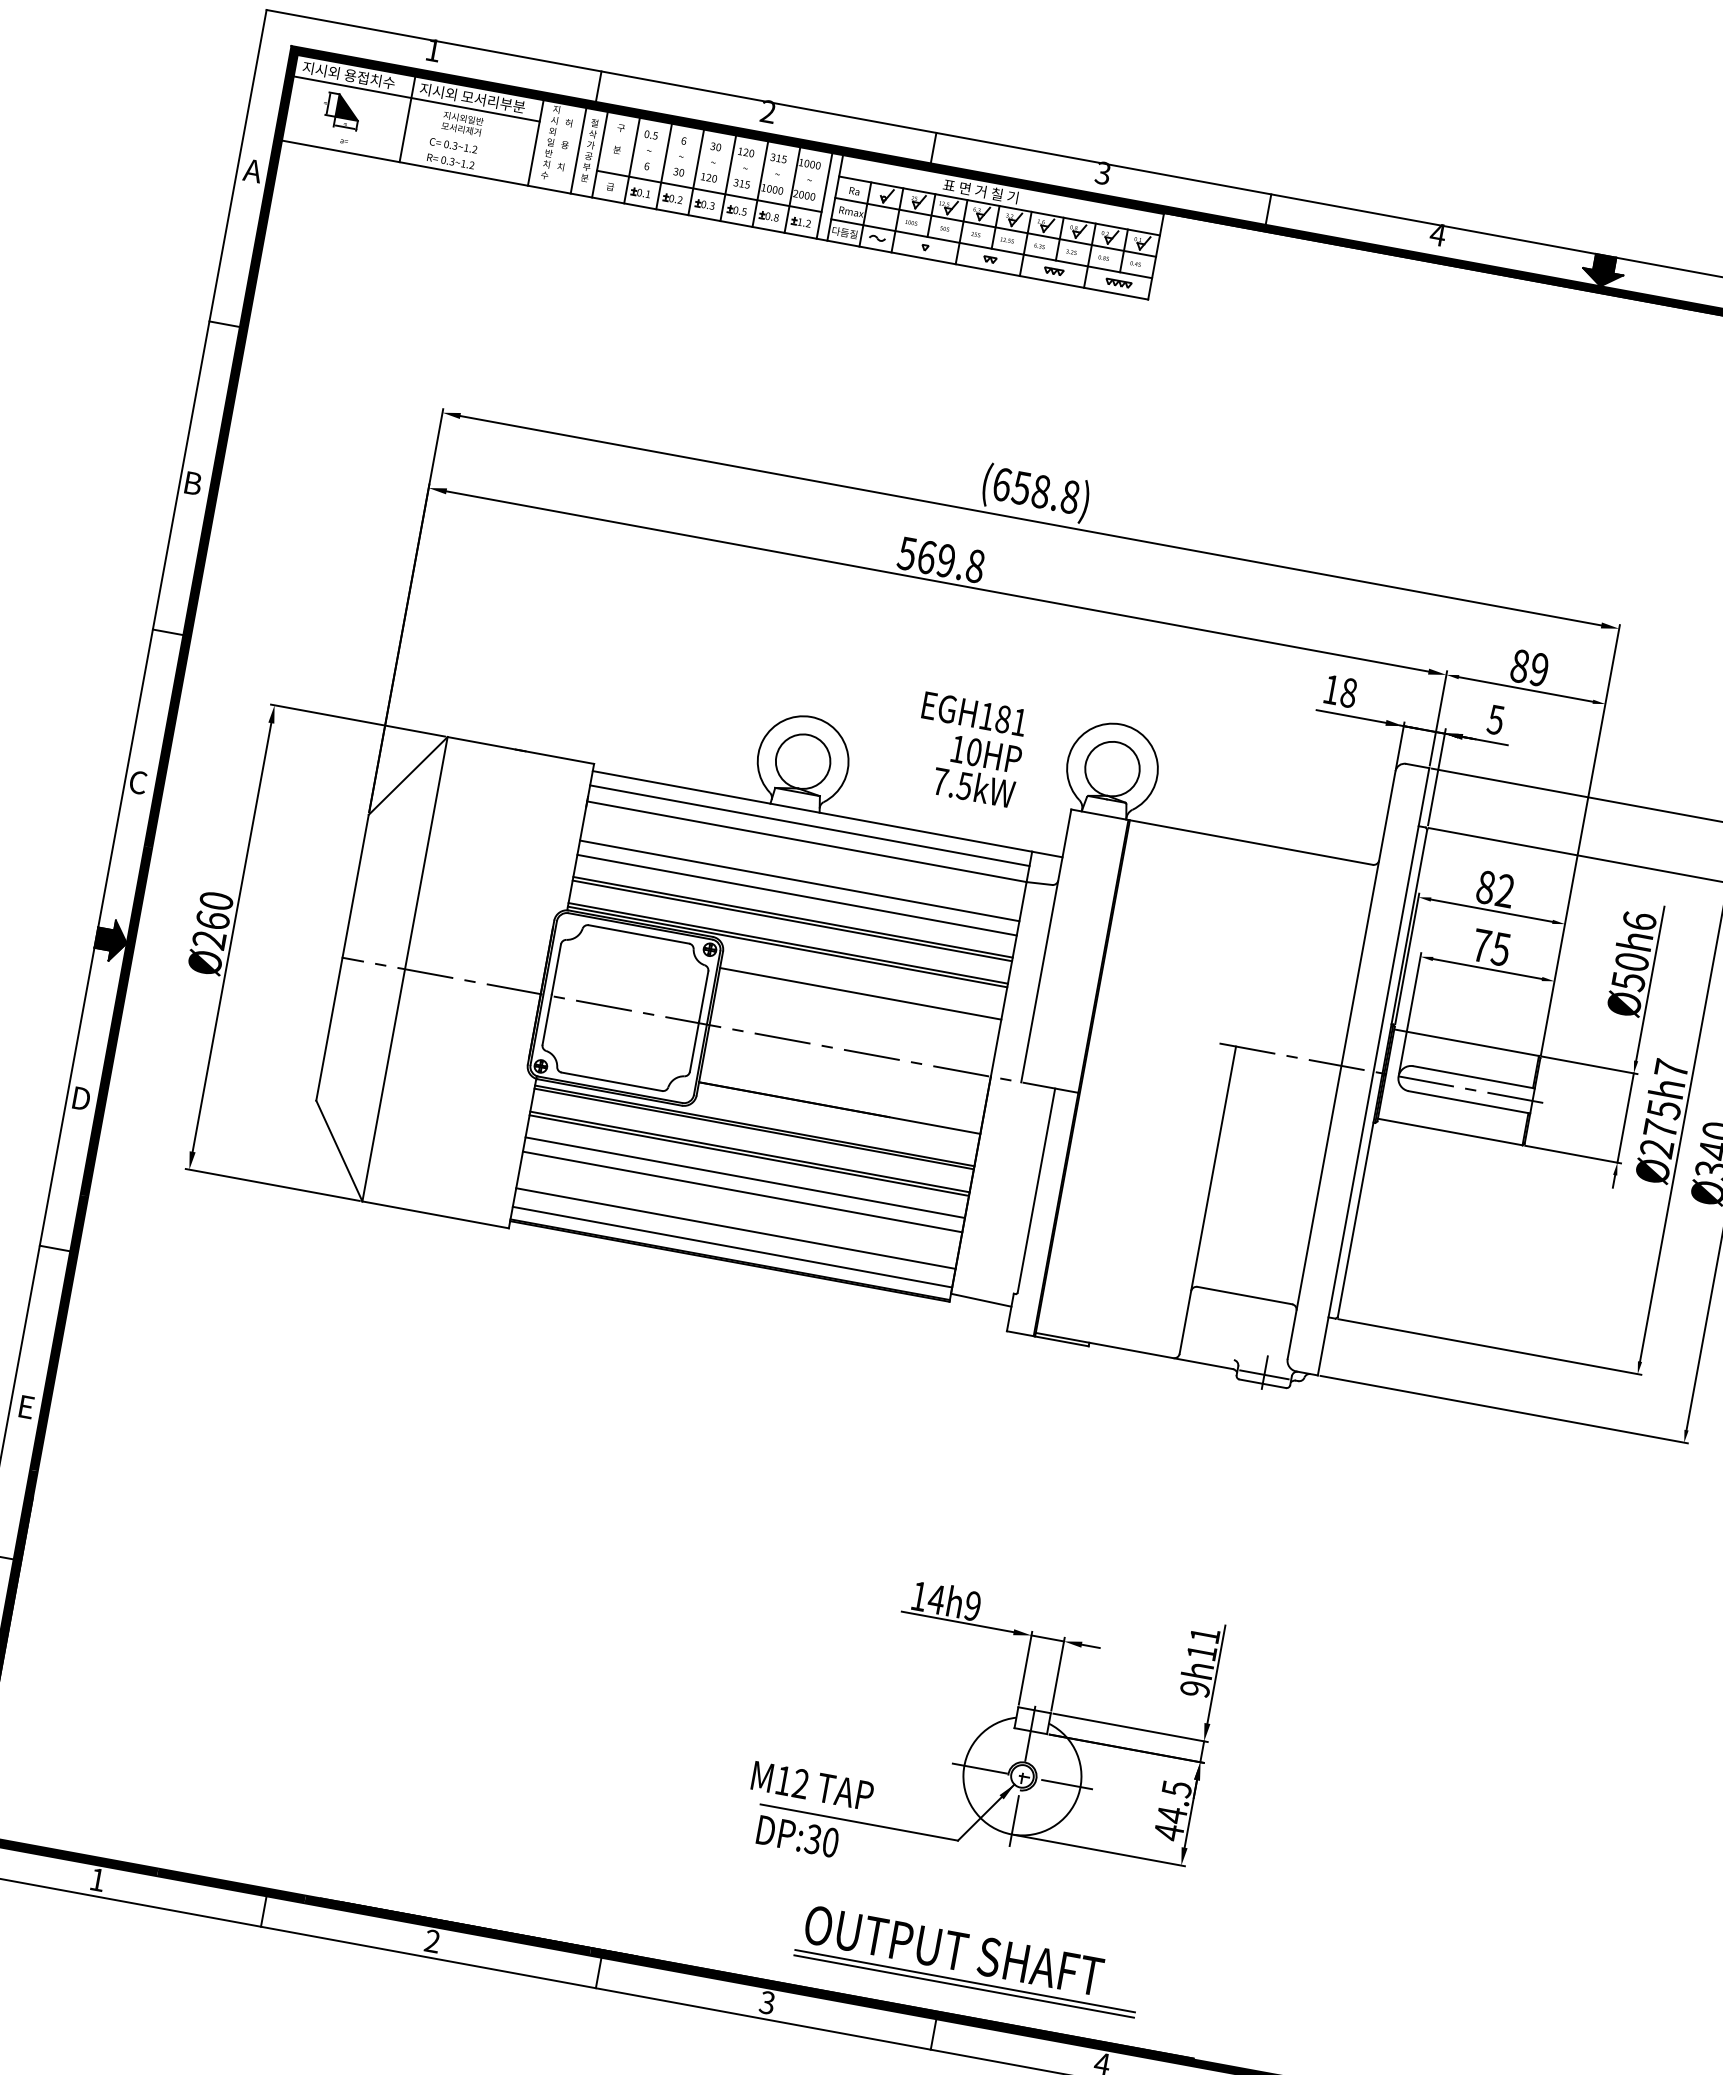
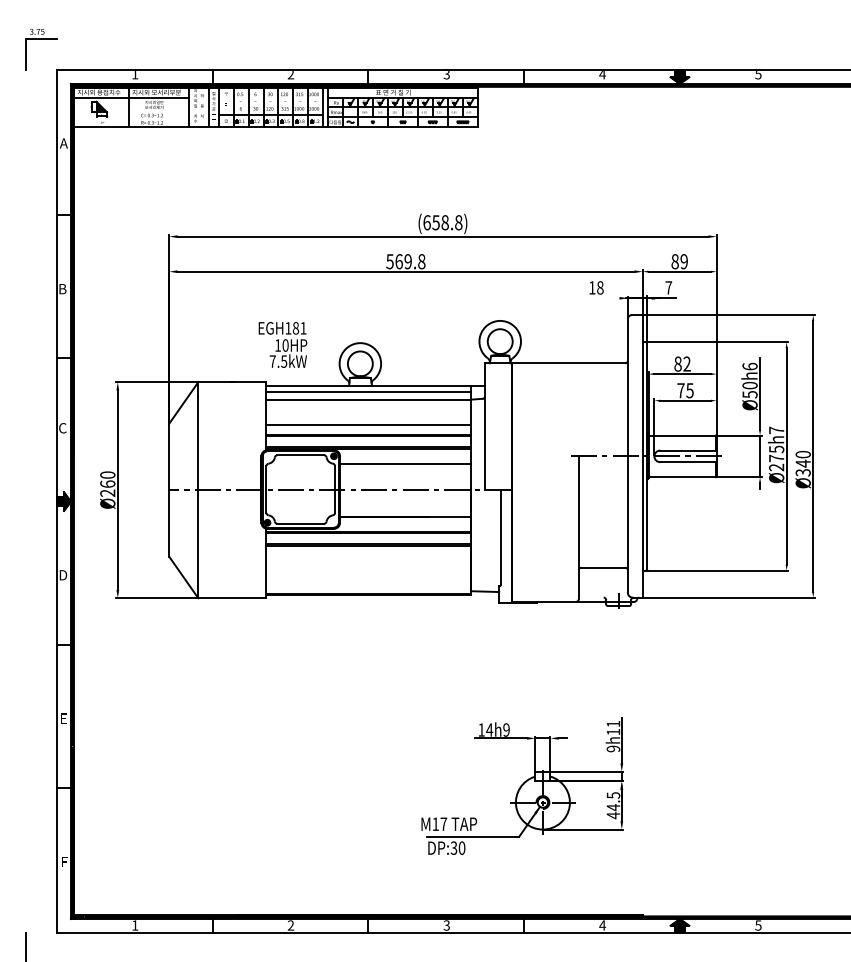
line: (1351, 716) -> (603, 298), removed
text: (1495, 718) -> (668, 287), 5 -> 7
text: (967, 748) -> (282, 344), moved
line: (799, 880) -> (368, 417), removed
line: (745, 1176) -> (368, 555), removed
line: (742, 1191) -> (368, 562), removed
line: (735, 1228) -> (368, 579), removed
line: (732, 1247) -> (368, 588), removed
text: (800, 1782) -> (443, 823), M12 -> M17
part: (967, 1959) -> (533, 889), removed

